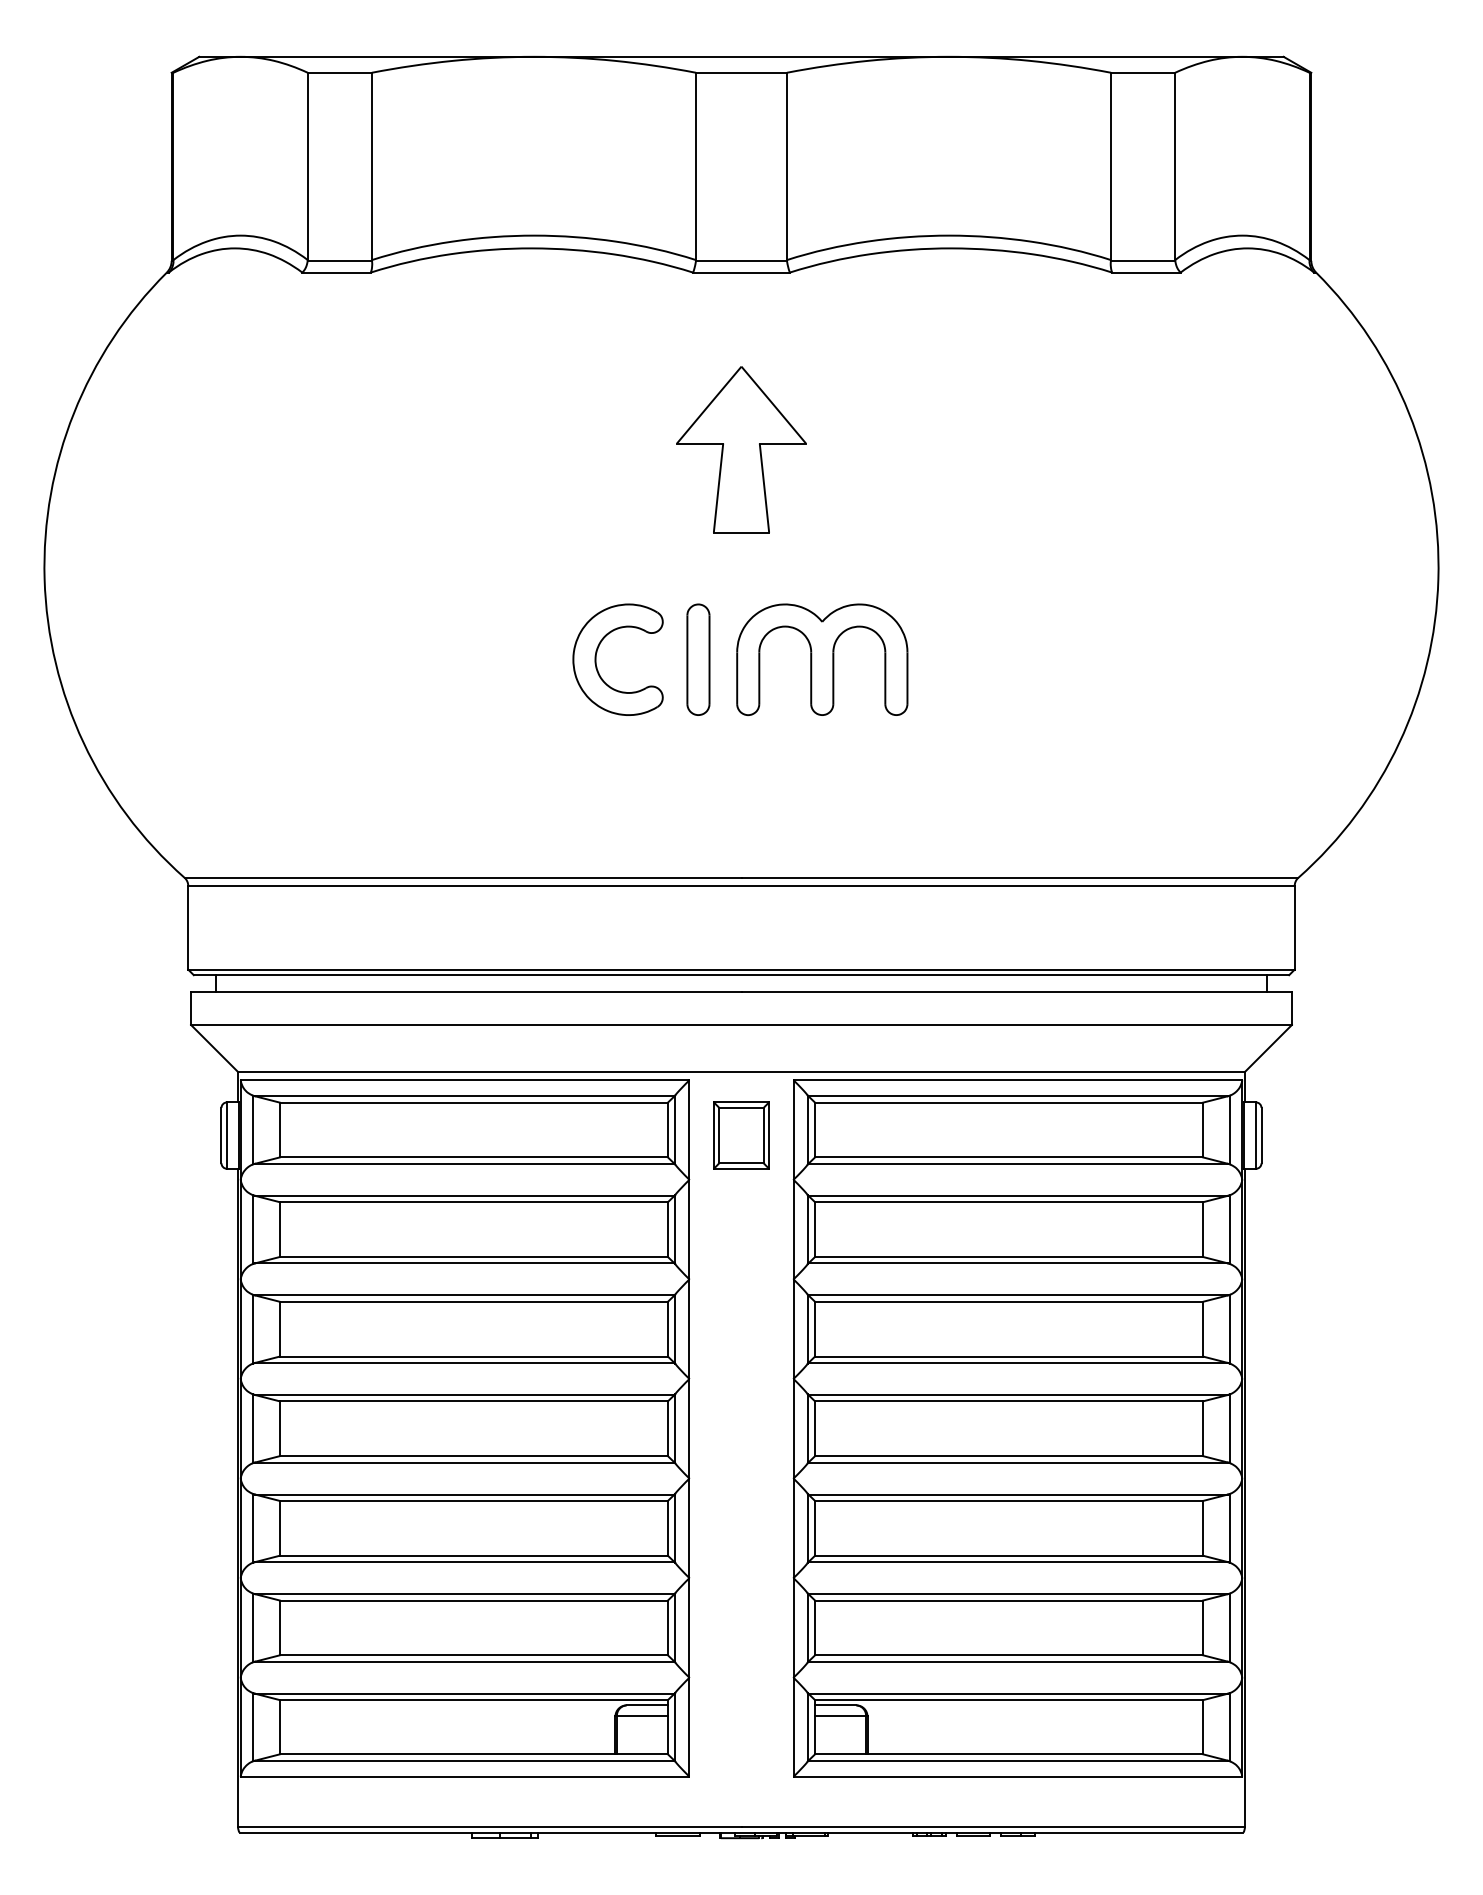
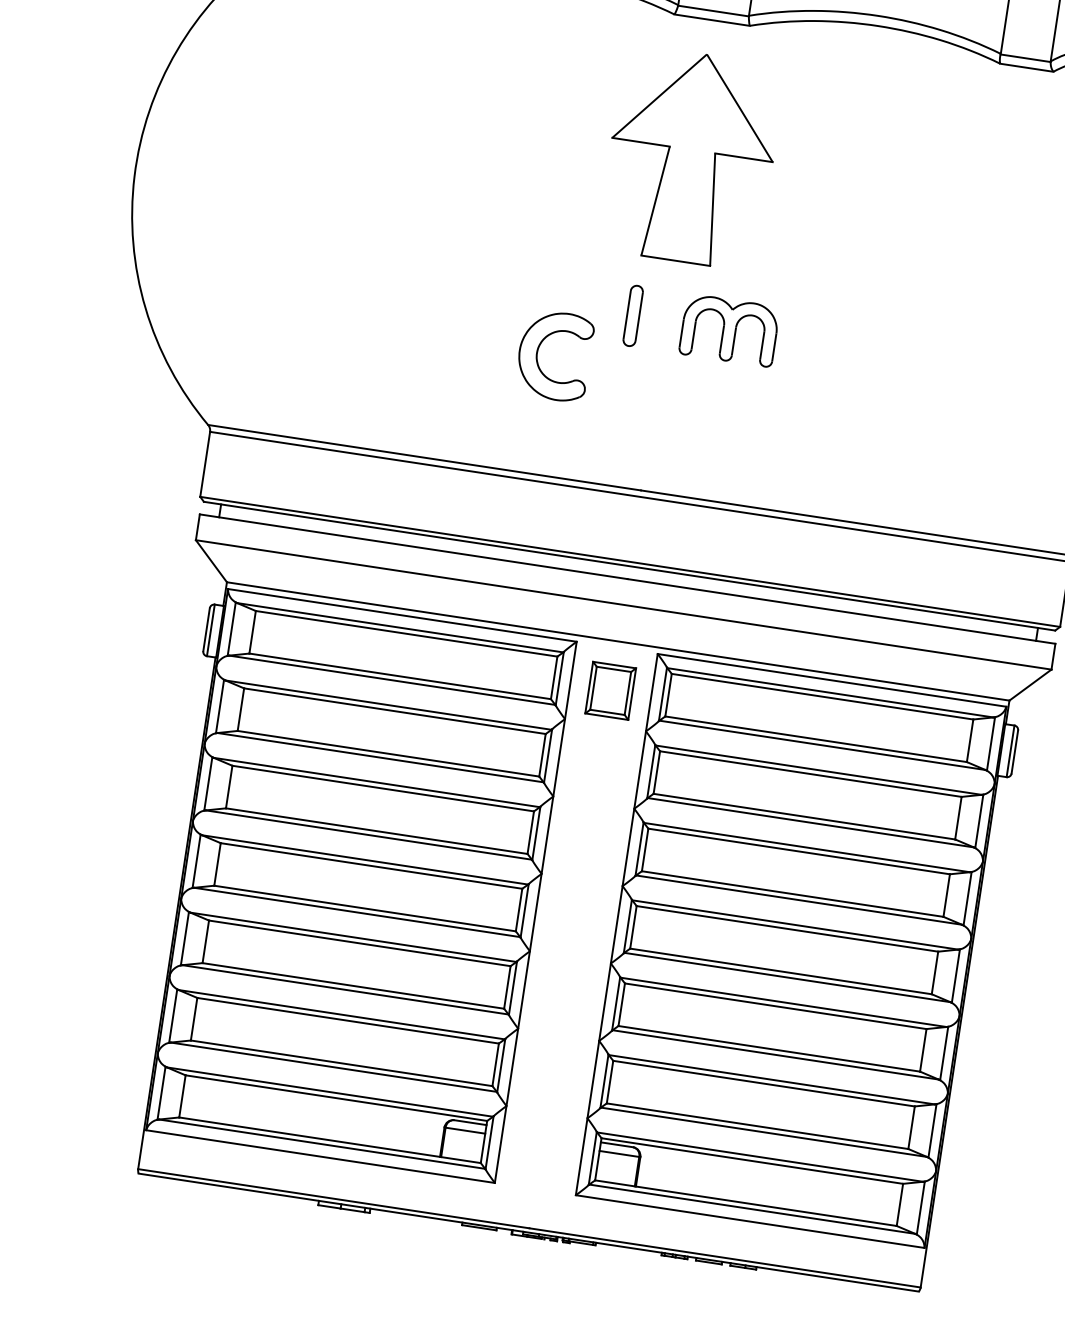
part: (741, 449) -> (691, 157), size x1.6
part: (596, 659) -> (537, 353), moved
part: (698, 659) -> (633, 315), size x0.7
part: (822, 659) -> (729, 330), size x0.7

